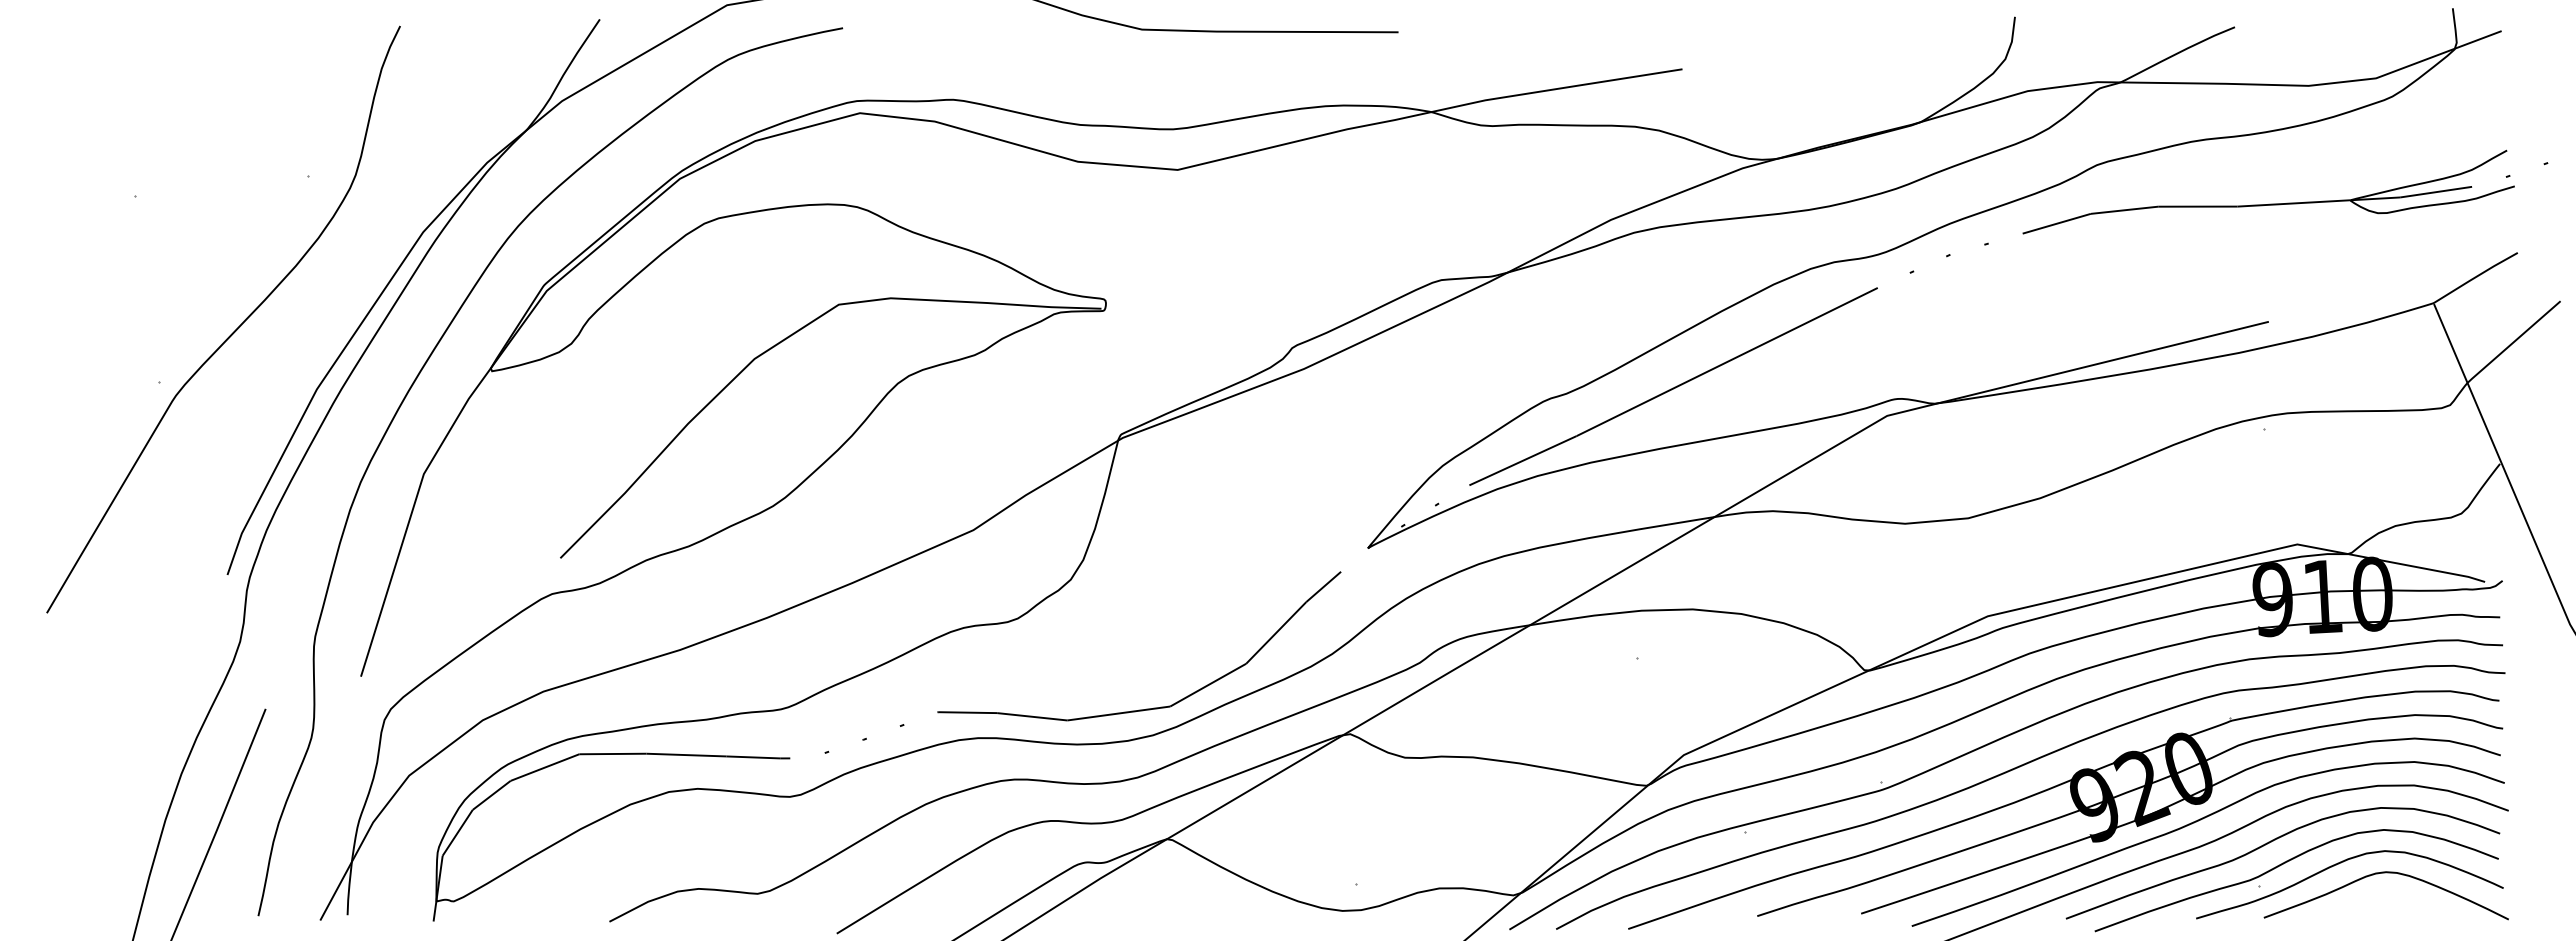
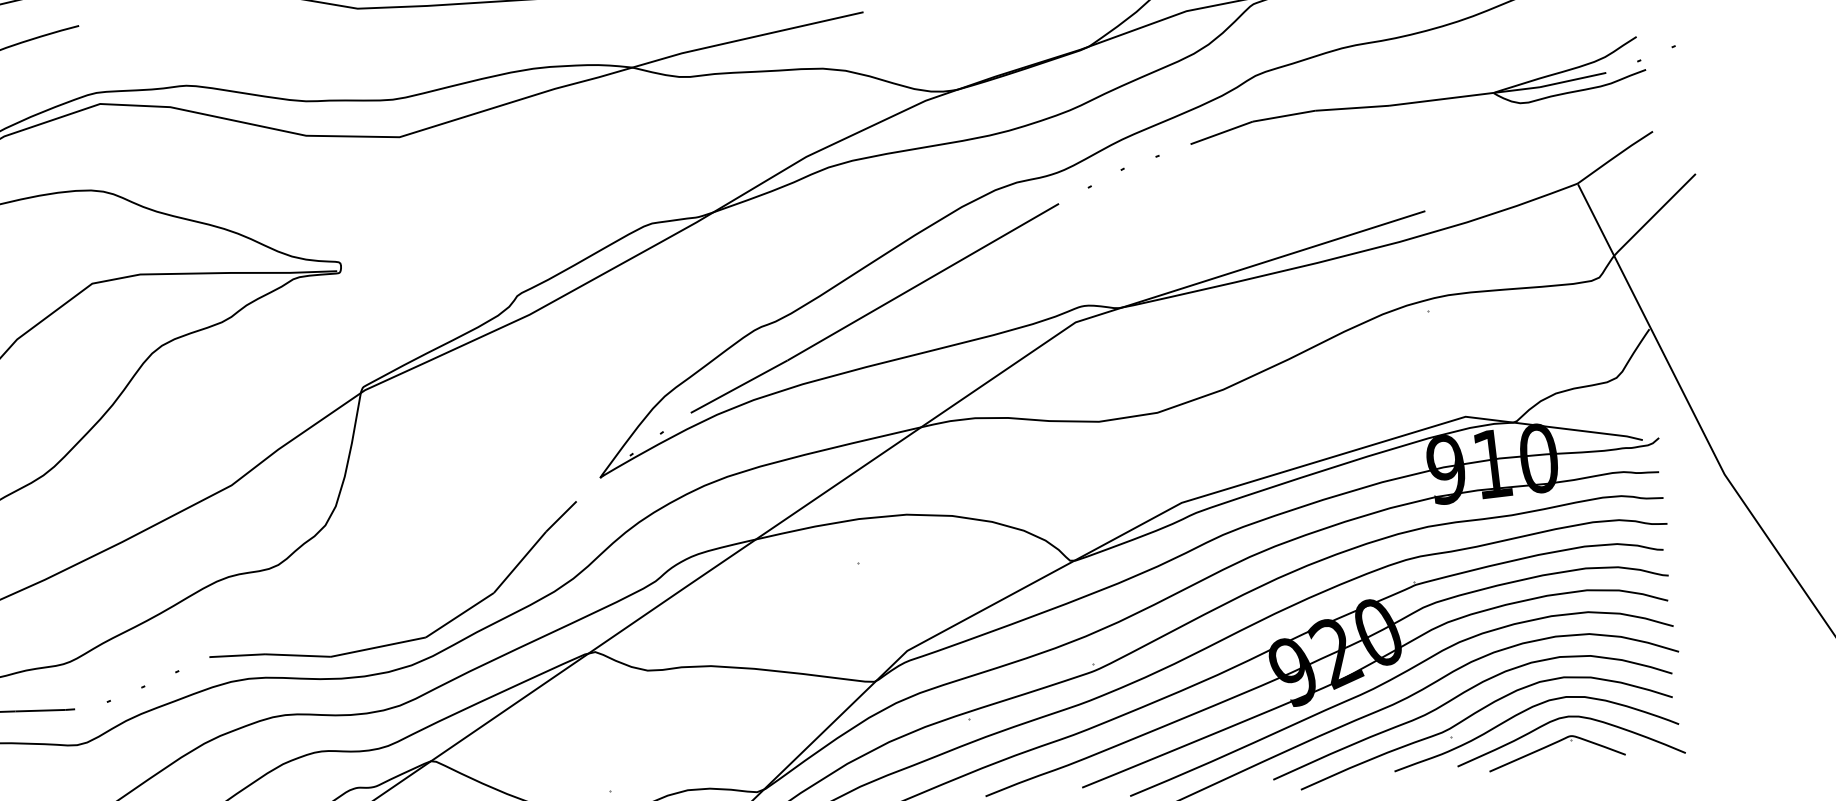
part: (2367, 901) -> (1553, 745), added

